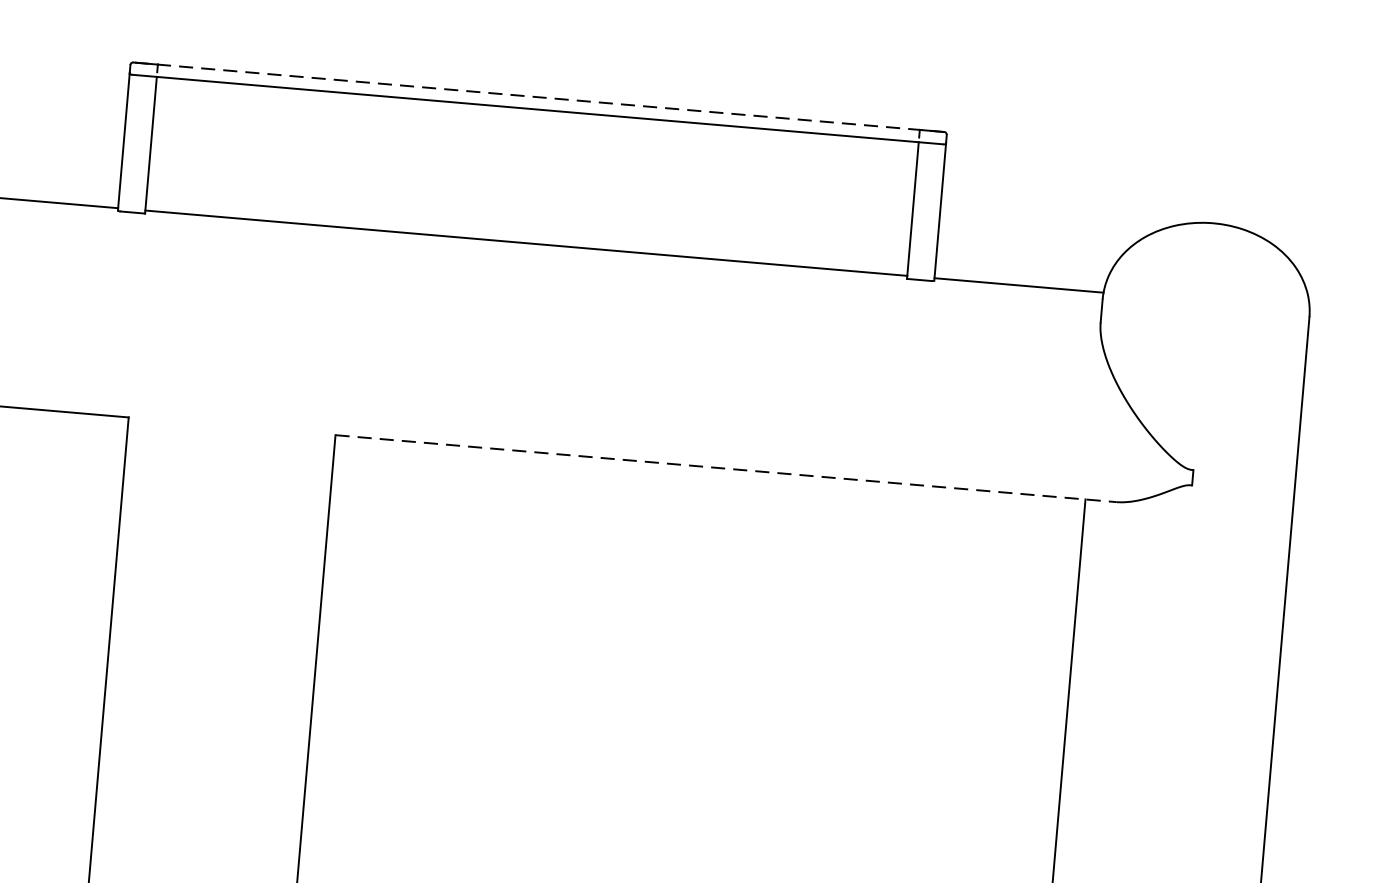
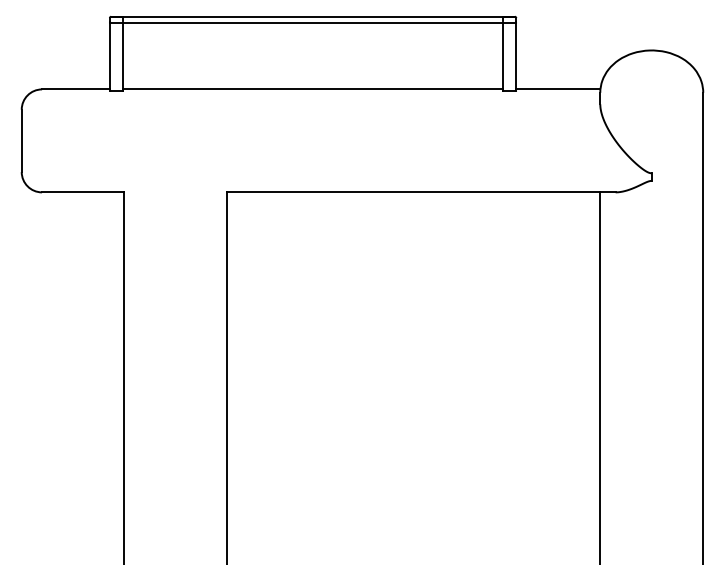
line: (539, 96) -> (313, 16), dashed -> solid
line: (726, 468) -> (421, 192), dashed -> solid

